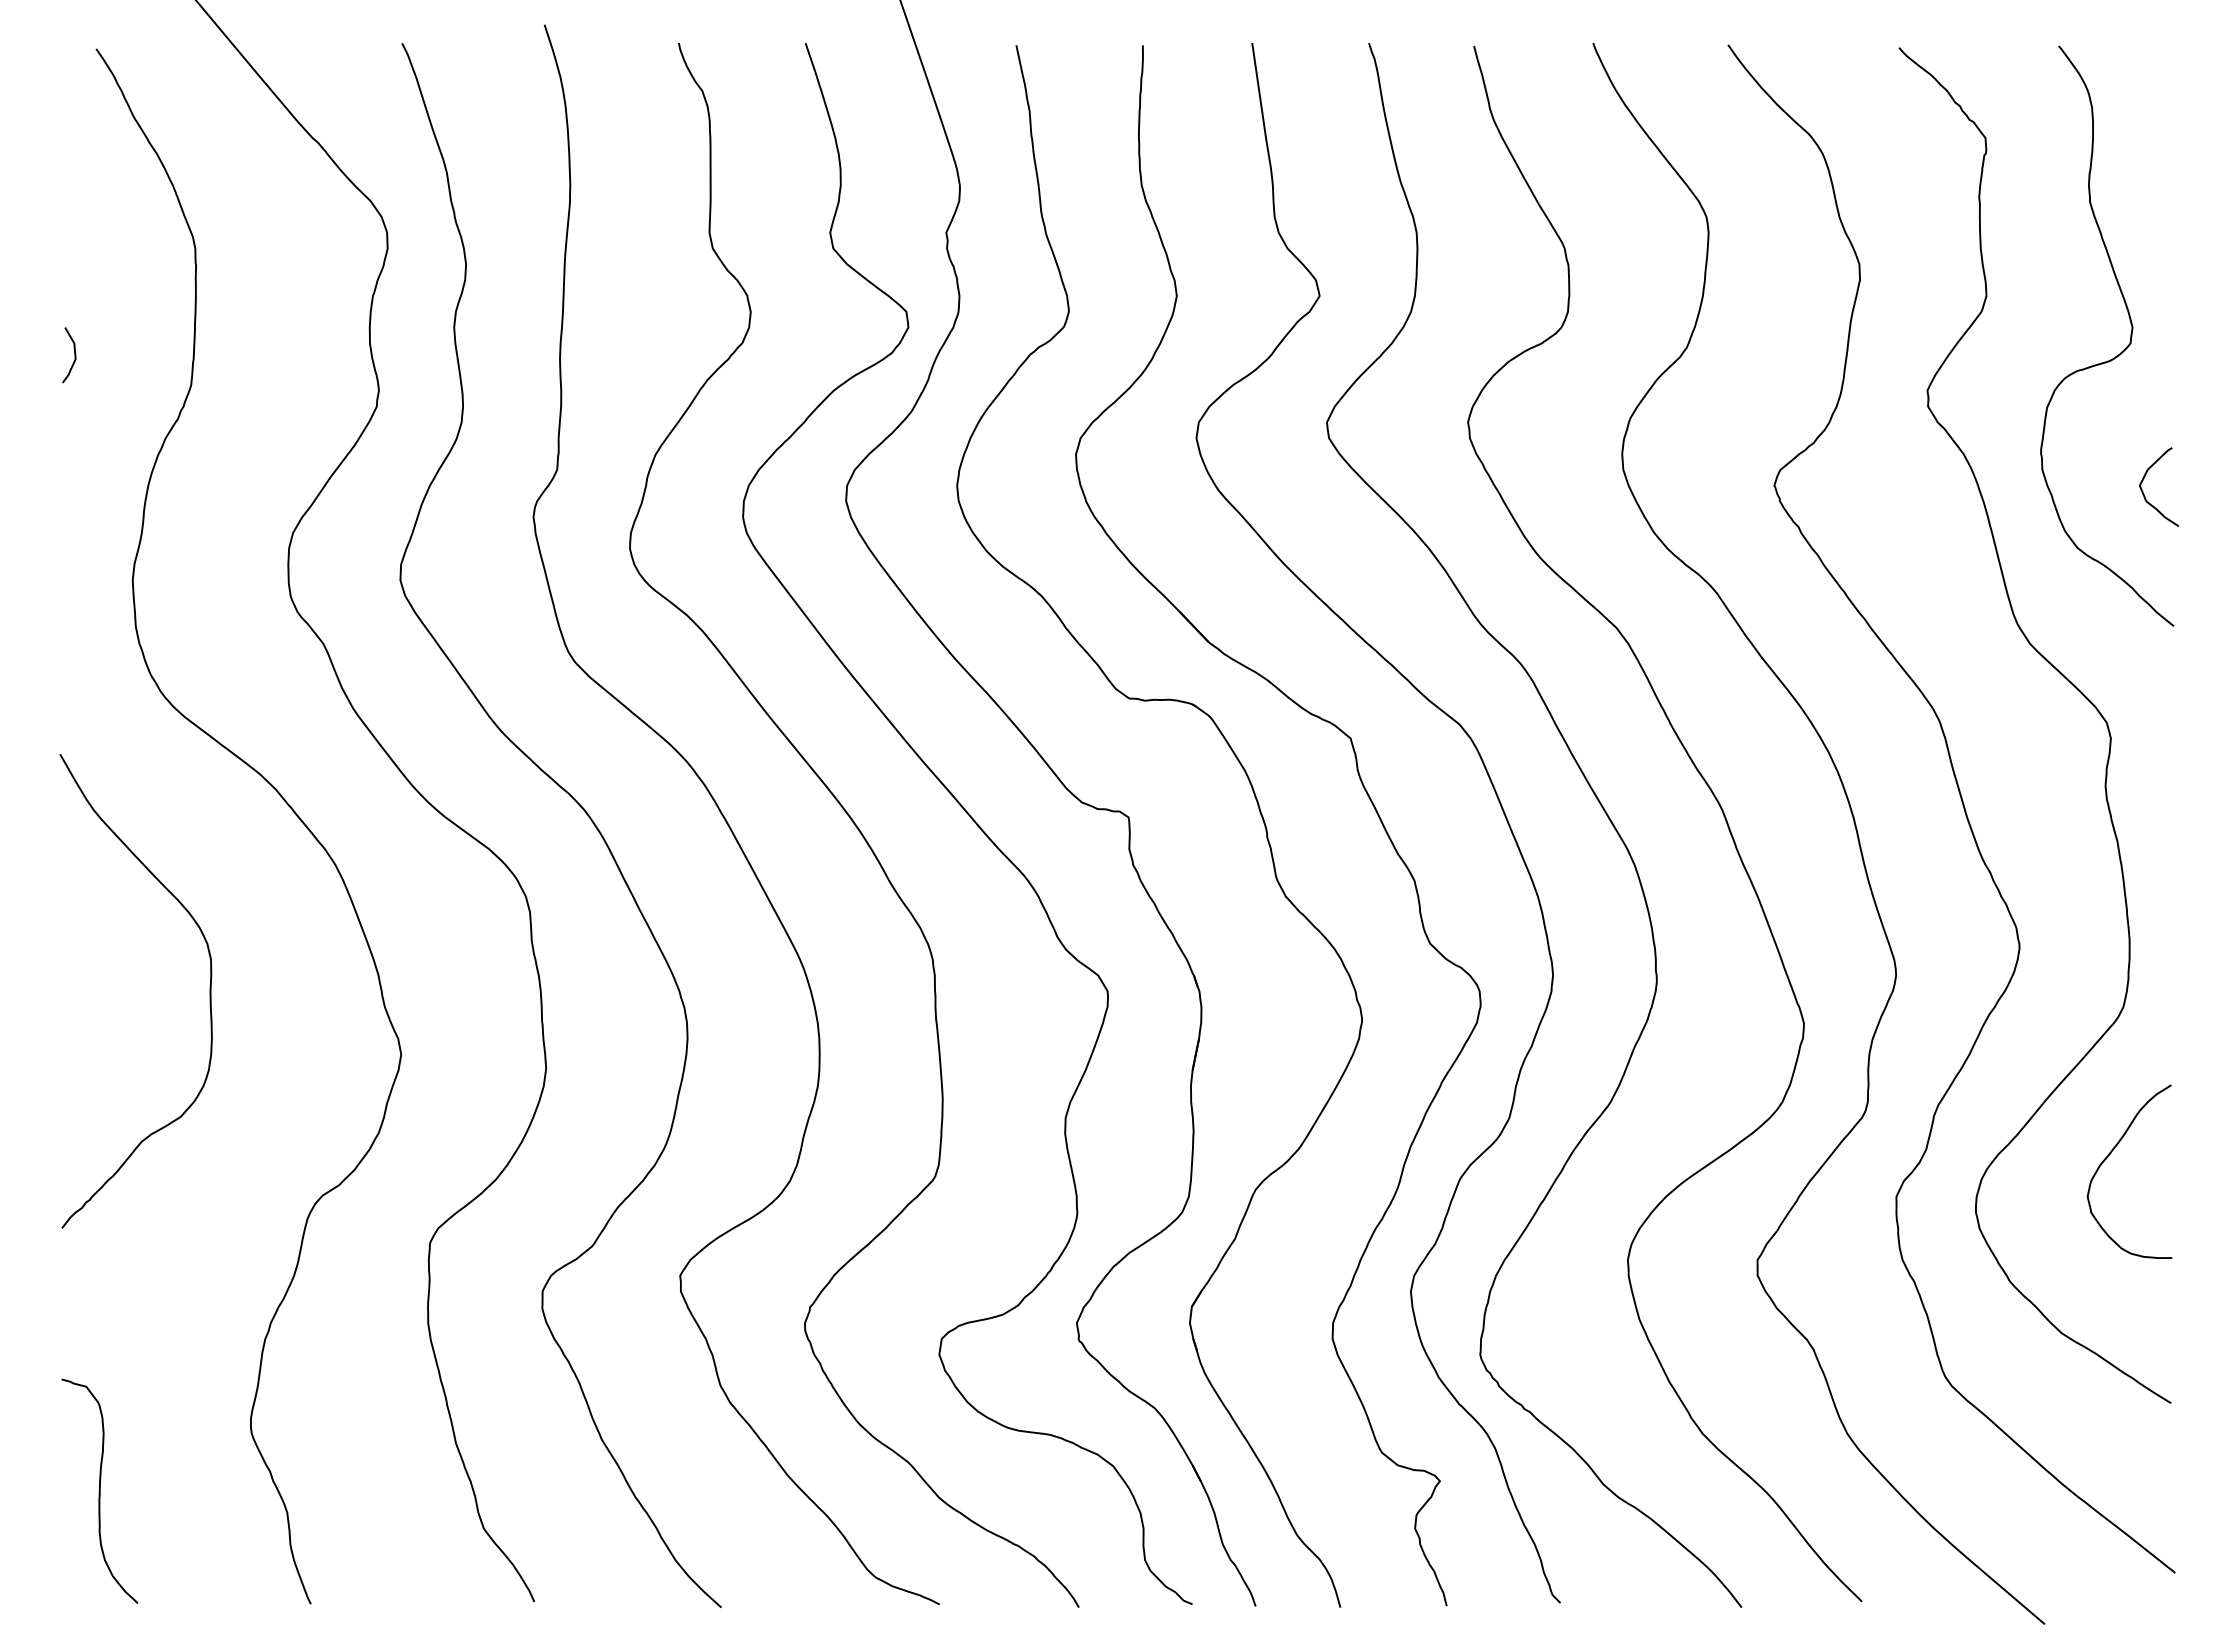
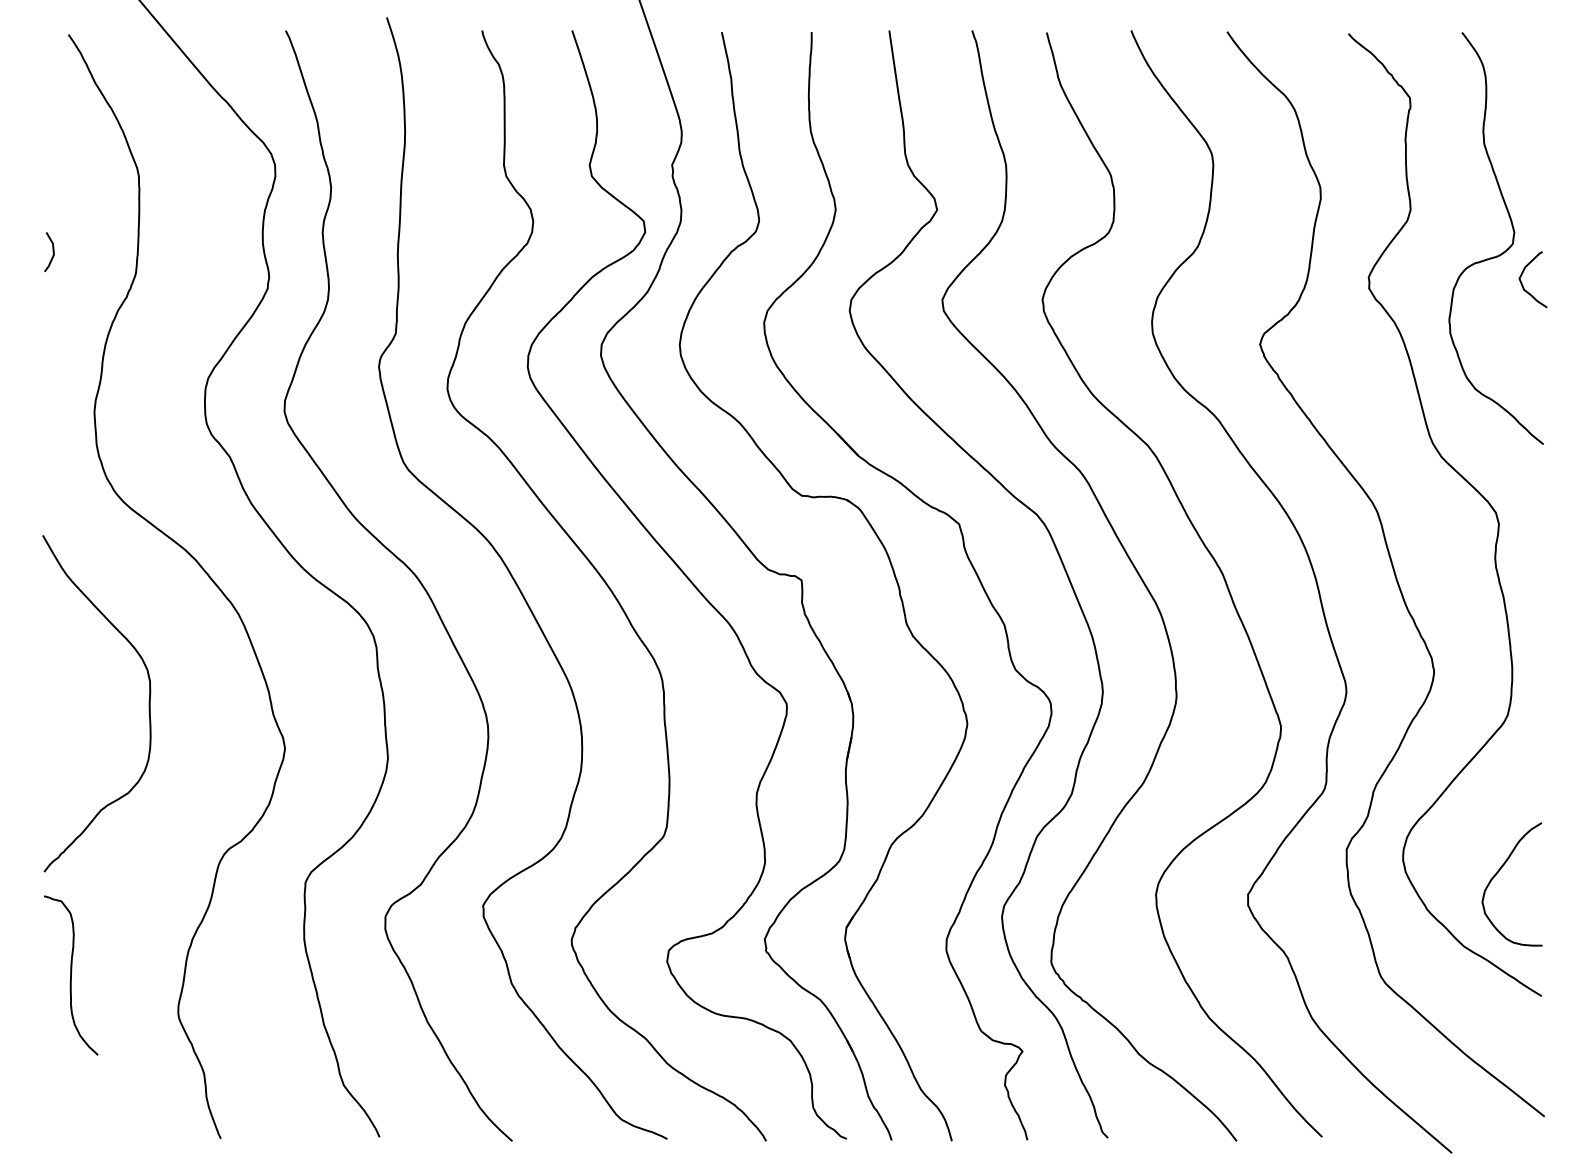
curve: (2143, 491) -> (1522, 282), moved
curve: (2111, 1153) -> (1499, 871), moved
curve: (99, 1490) -> (70, 975), moved

